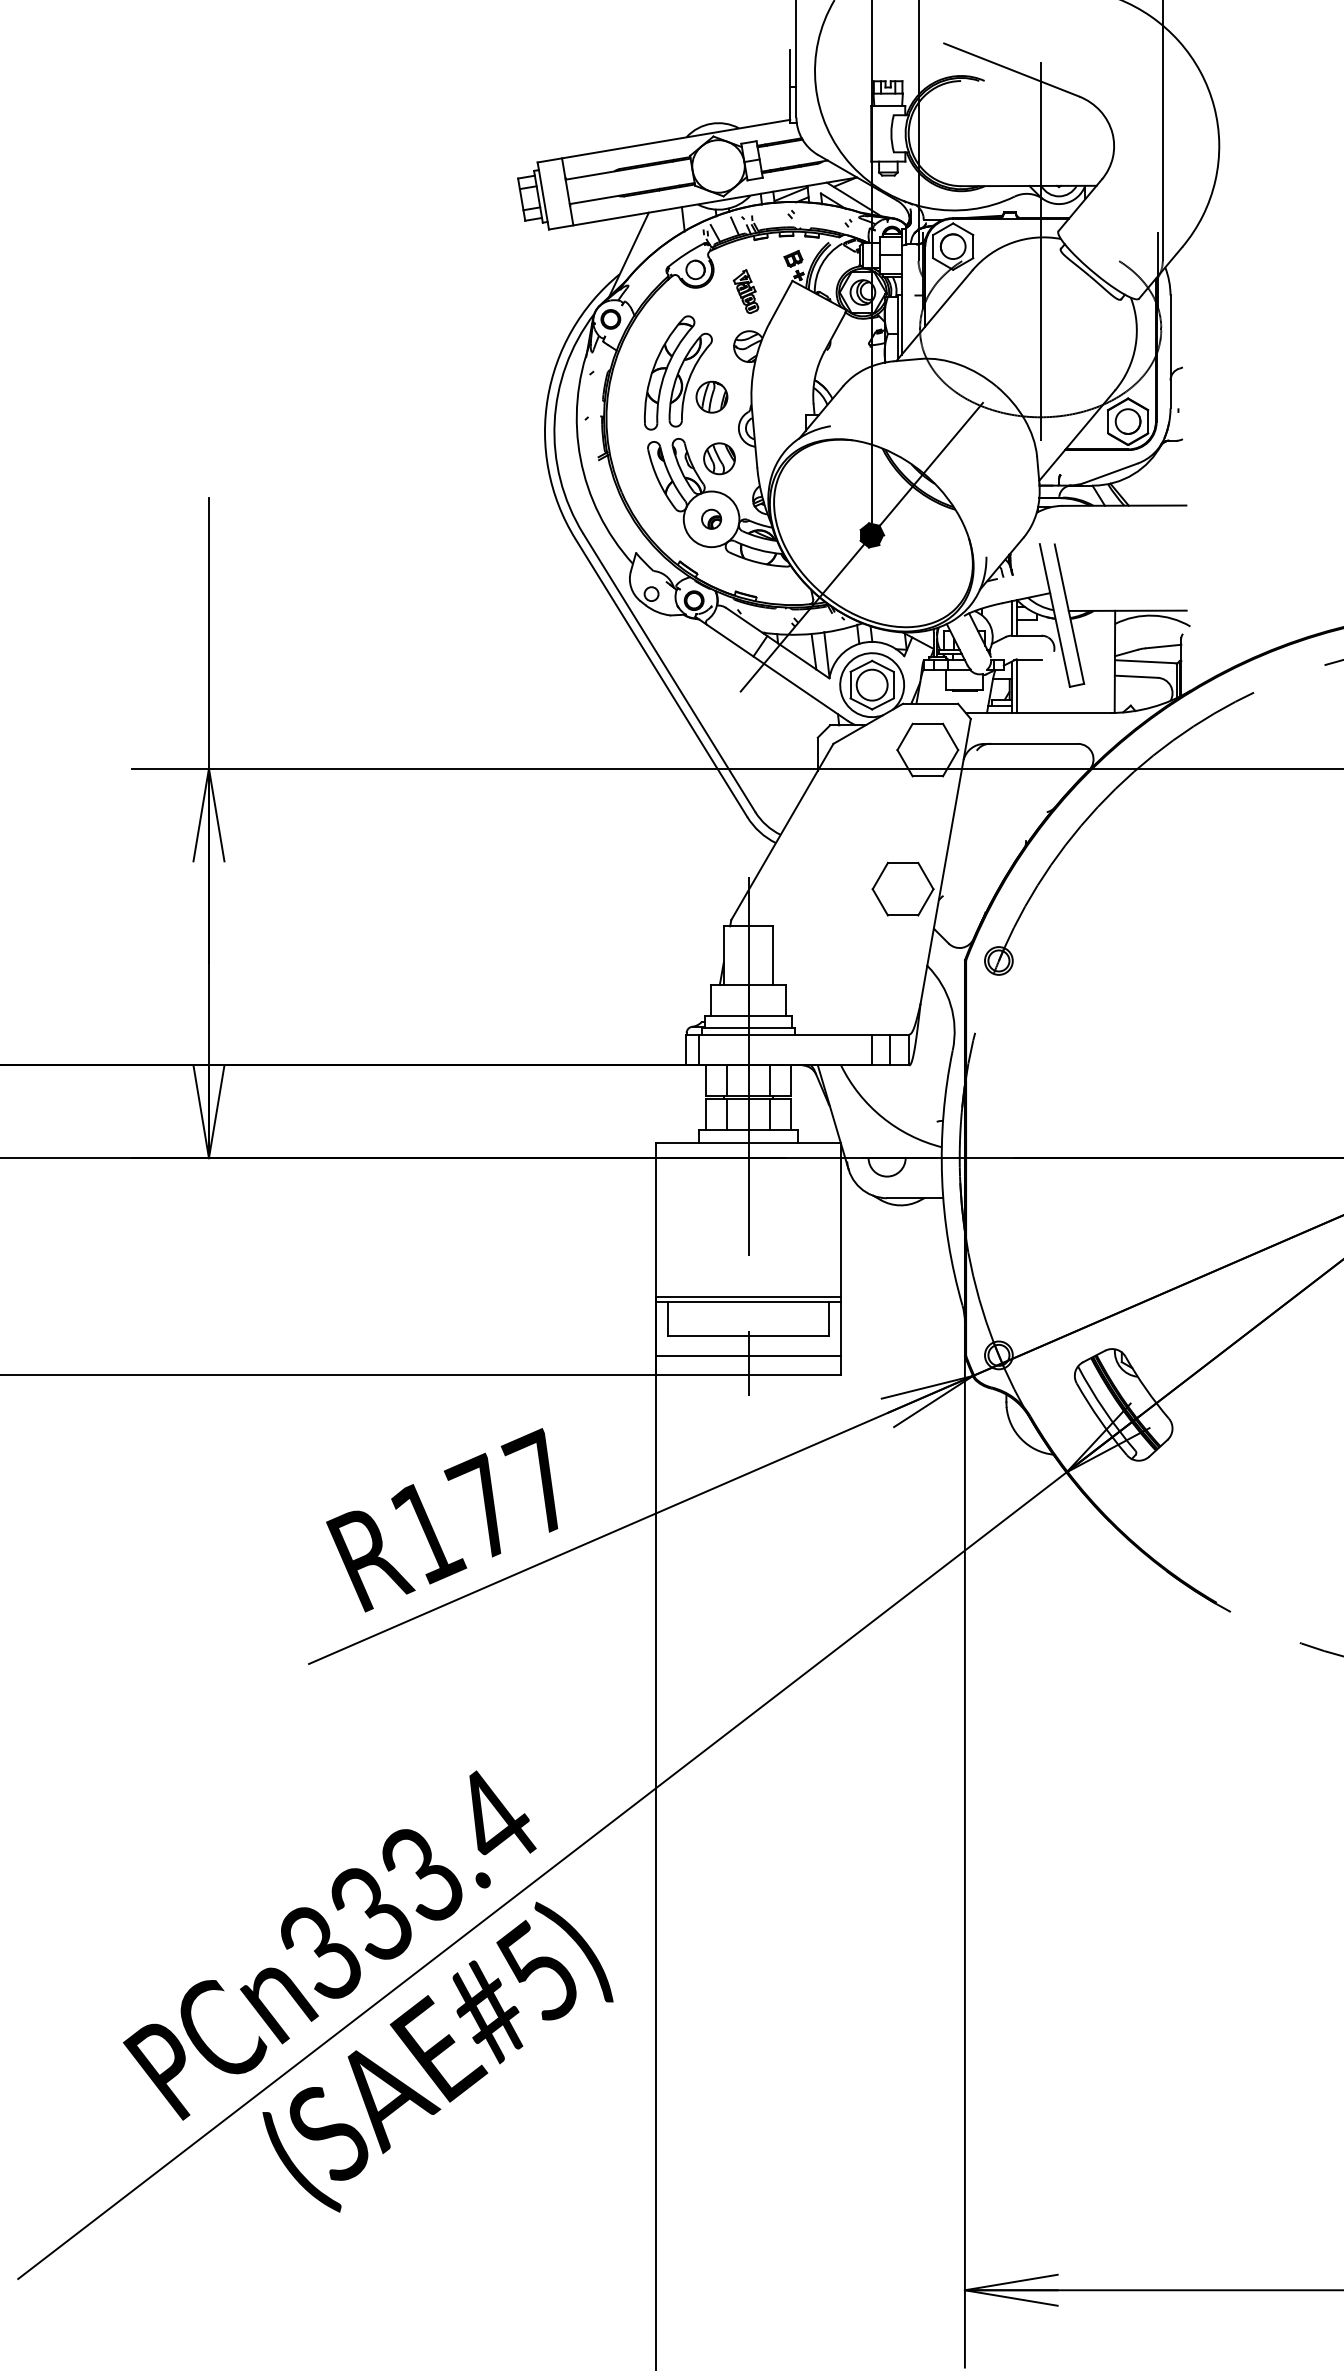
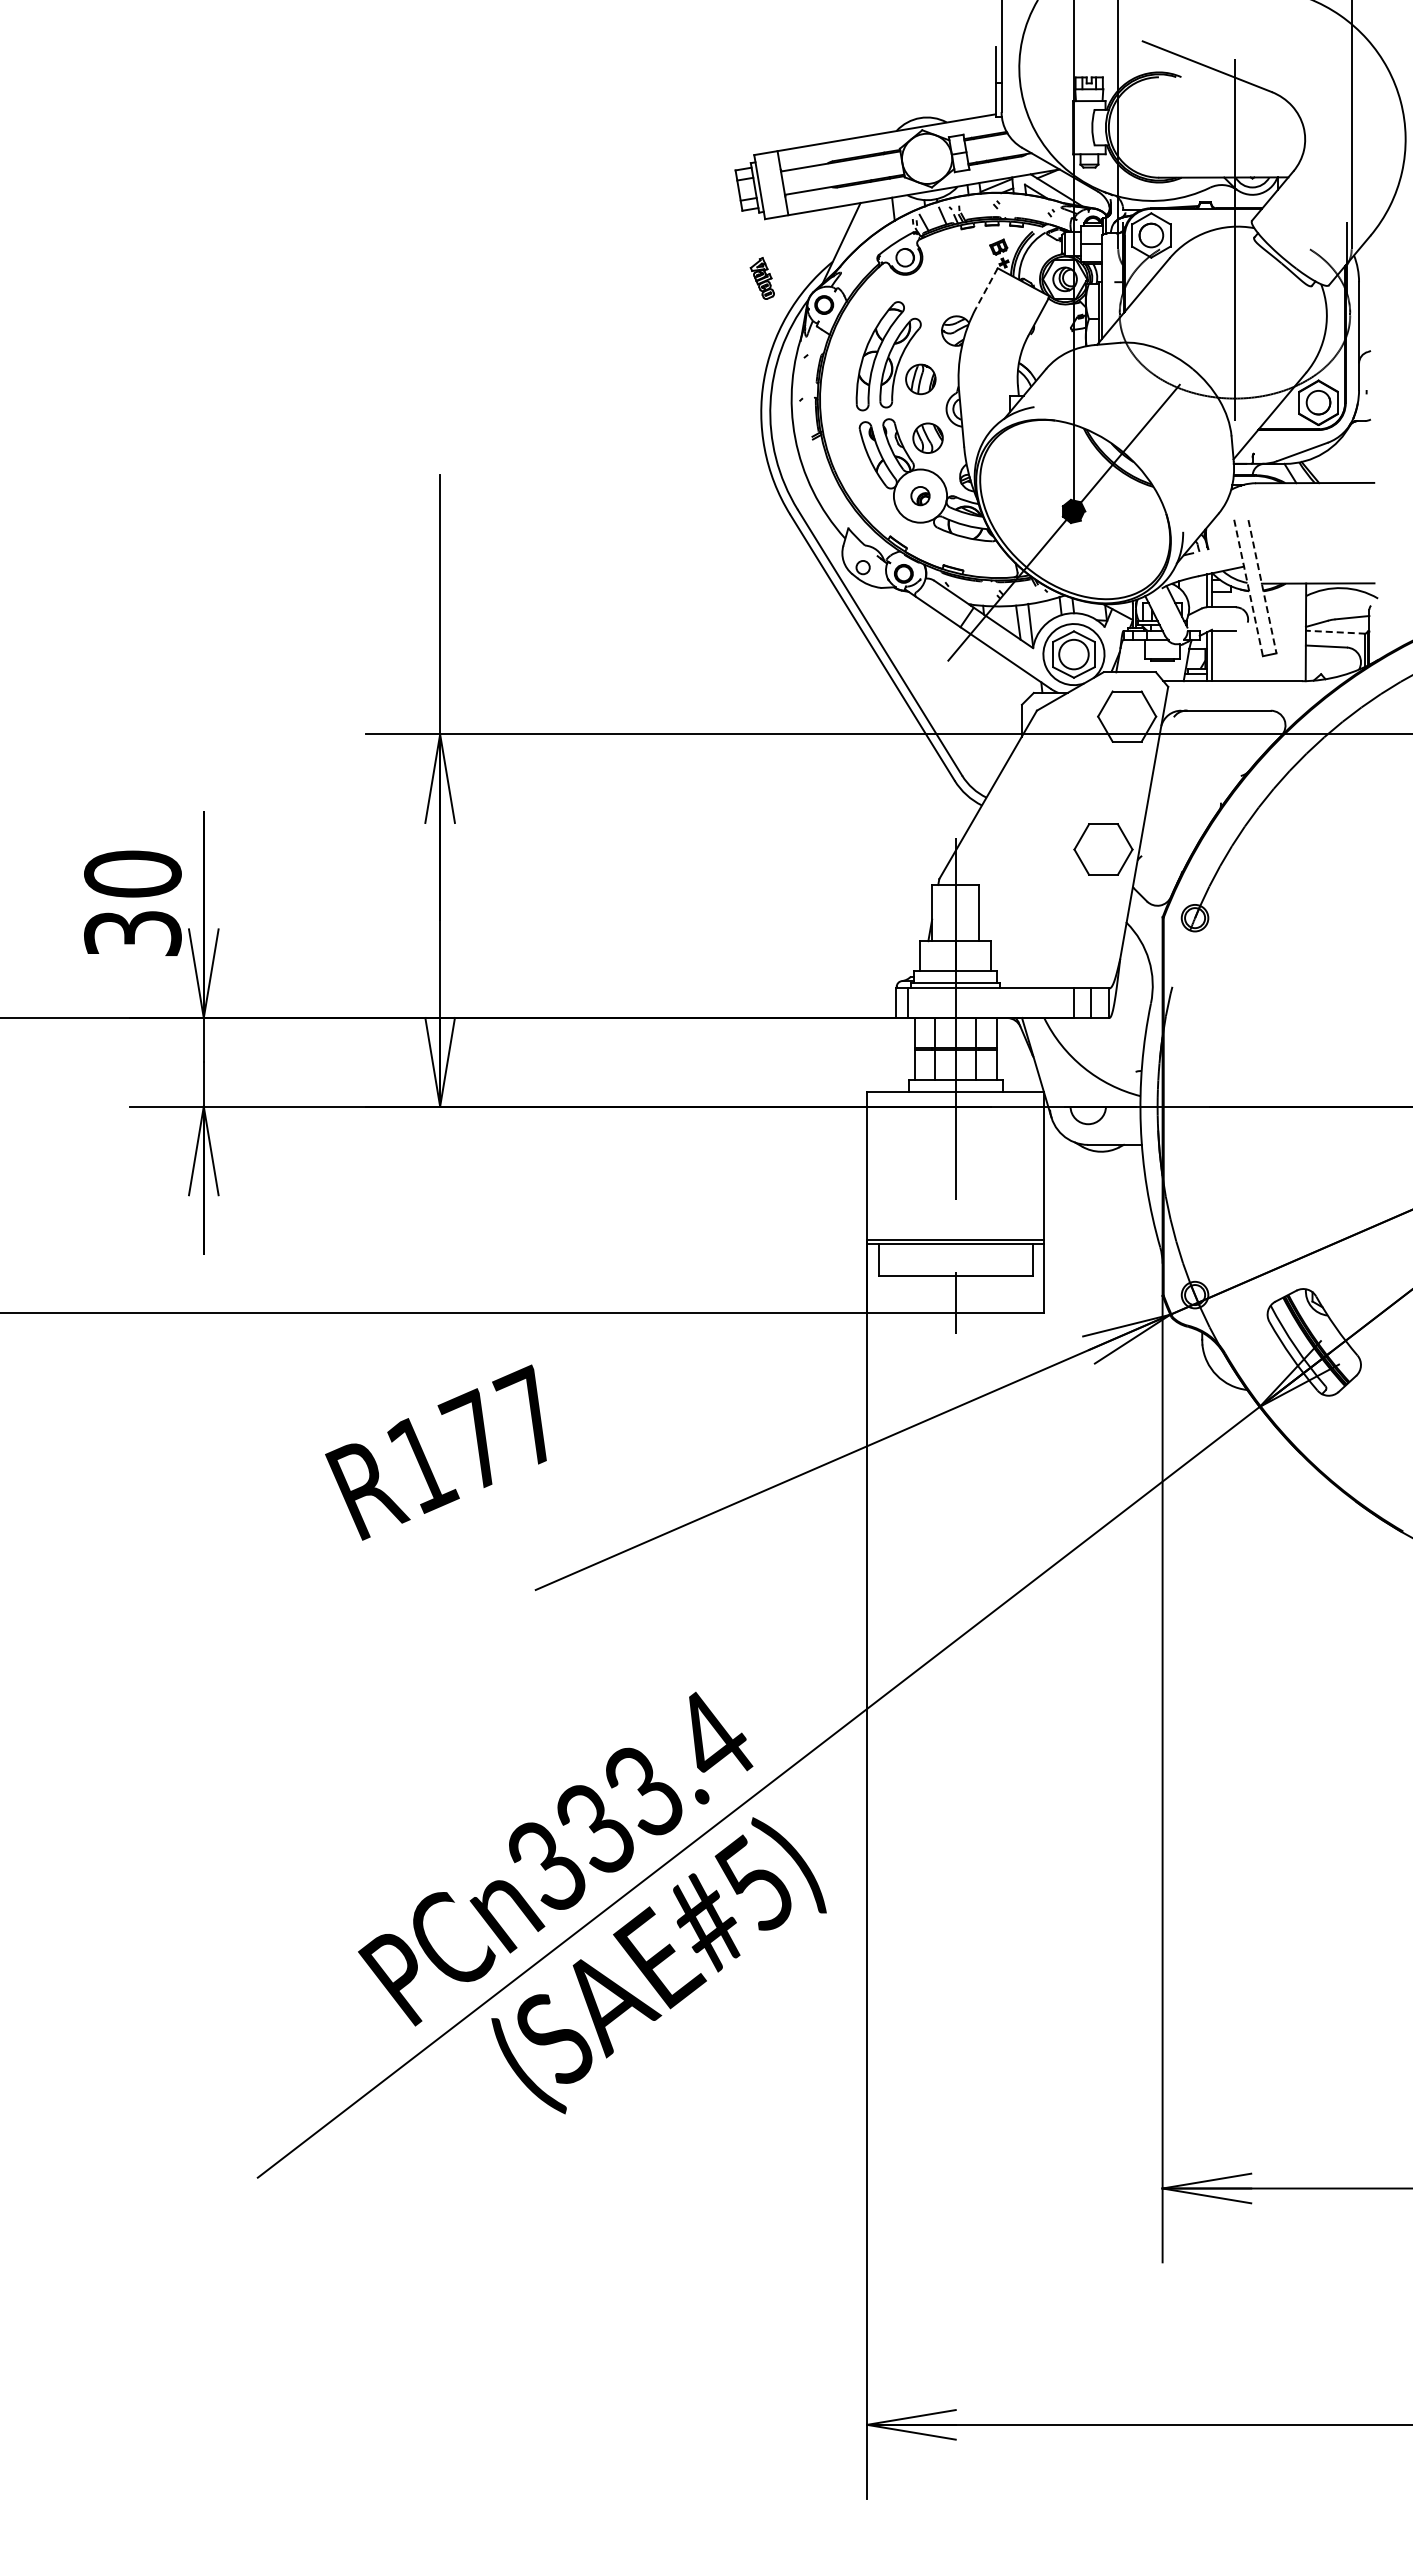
part: (745, 291) -> (761, 278), moved
line: (780, 302) -> (986, 288), solid -> dashed
line: (1069, 614) -> (1262, 587), solid -> dashed
line: (1054, 616) -> (1248, 588), solid -> dashed
line: (1145, 662) -> (1335, 632), solid -> dashed
line: (748, 1355) -> (955, 1295), removed
text: (441, 1520) -> (435, 1452), moved

